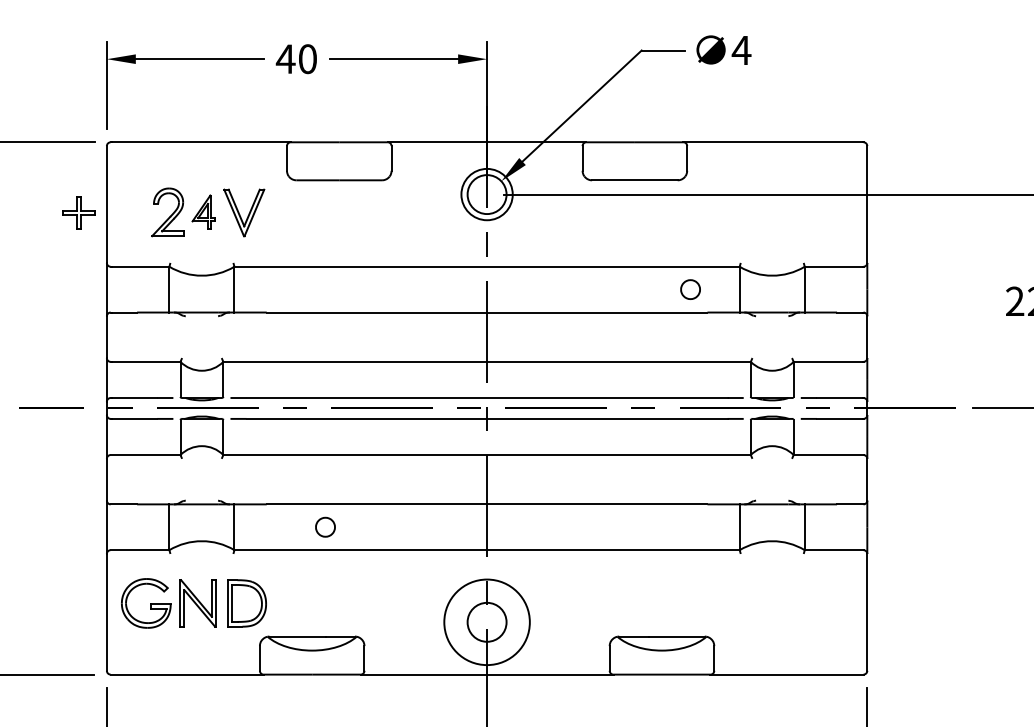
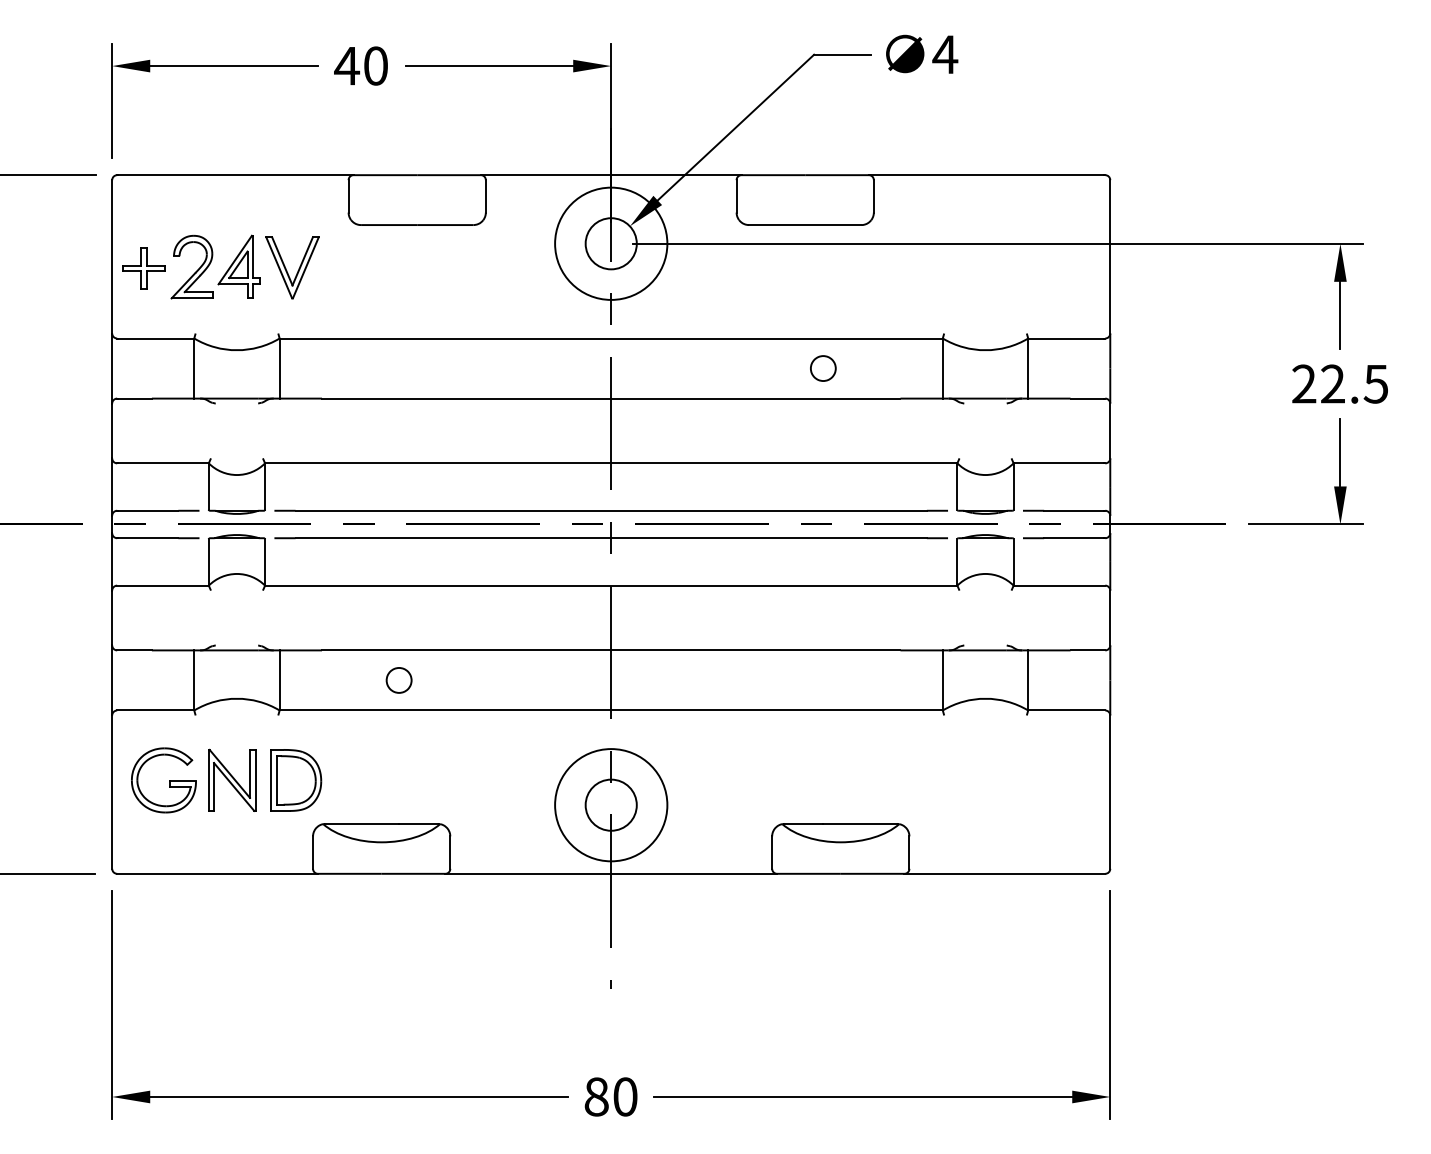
circle: (487, 194) -> (611, 243), size x1.67
part: (203, 211) -> (238, 266), size x1.43
part: (78, 213) -> (143, 268), moved
part: (690, 289) -> (823, 368), moved

